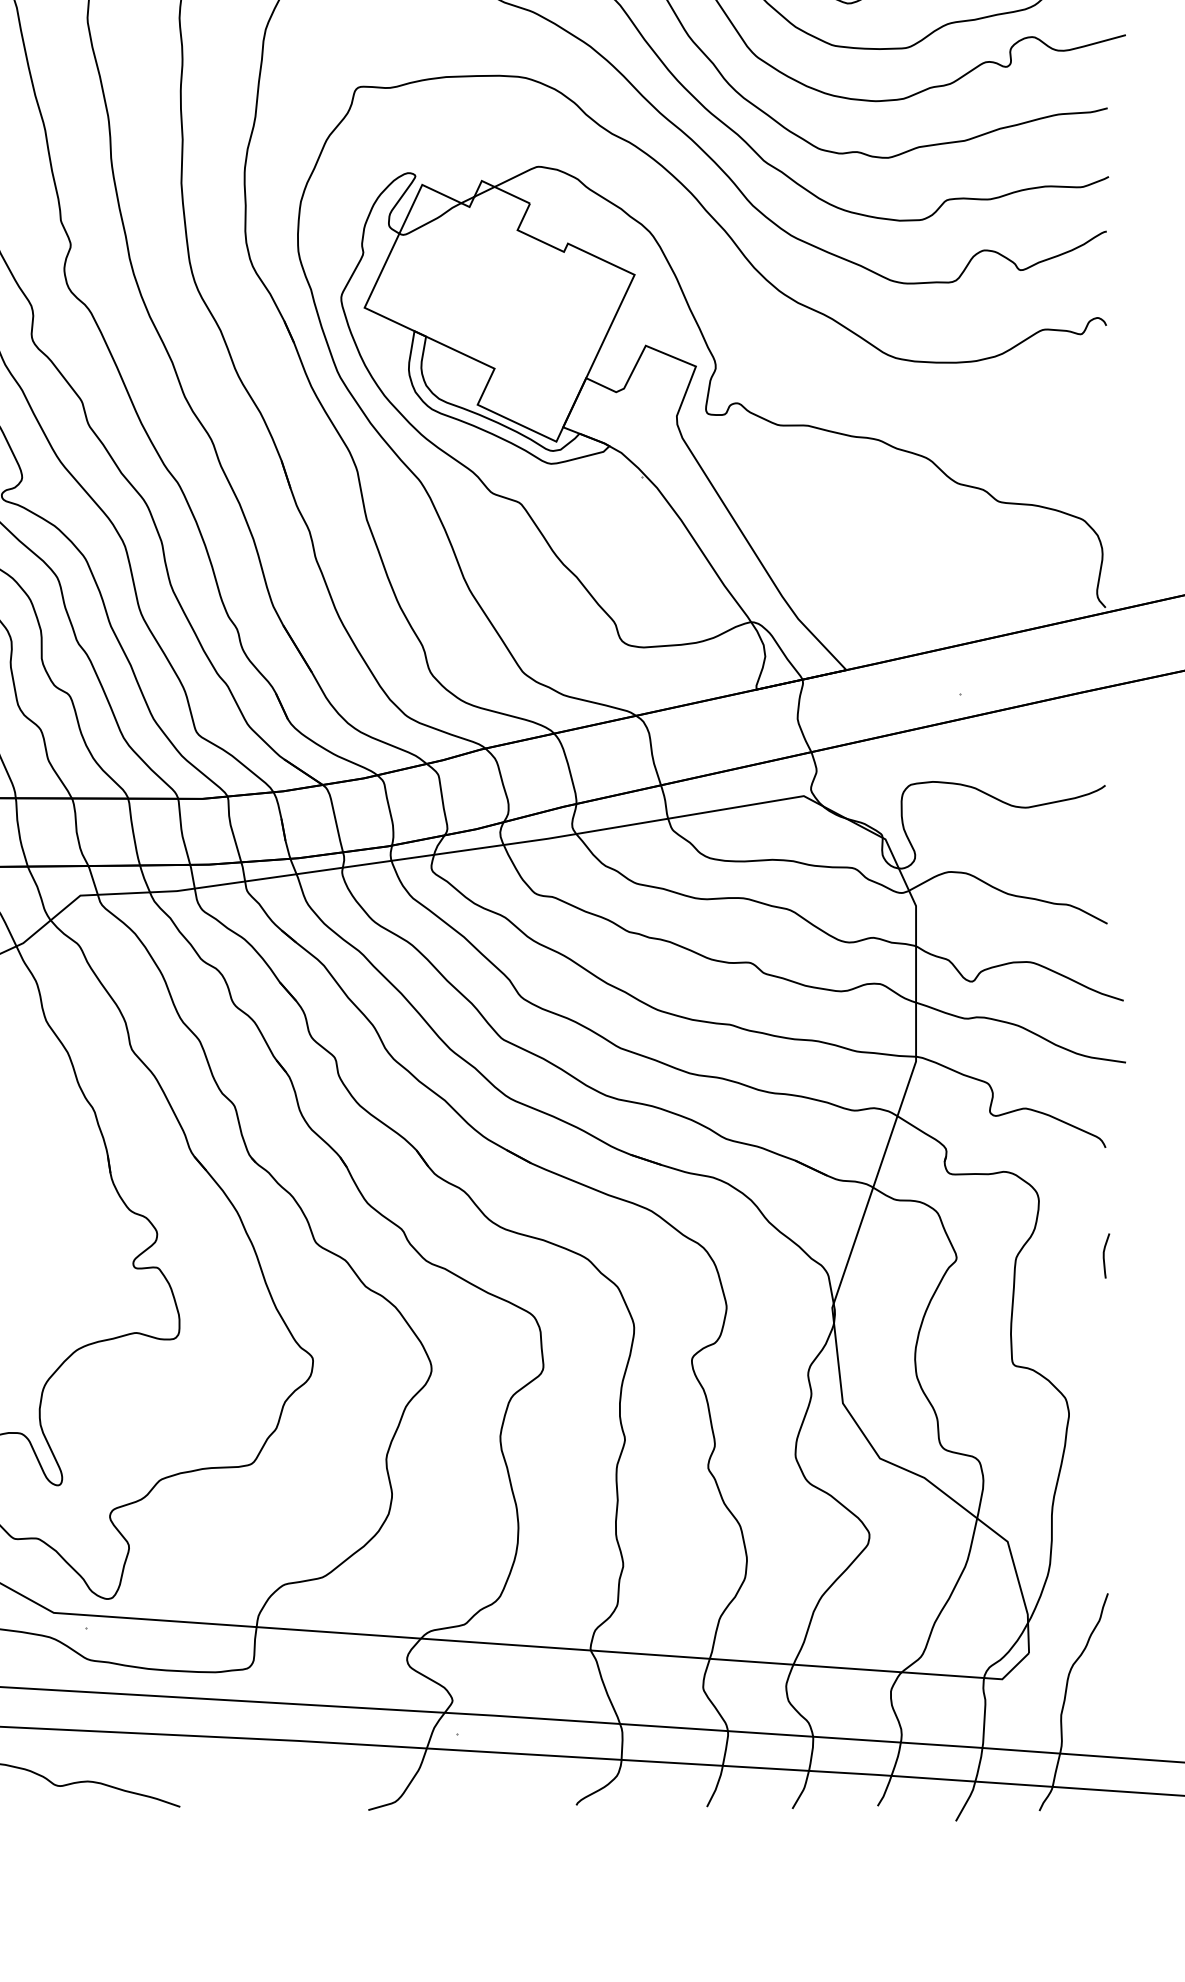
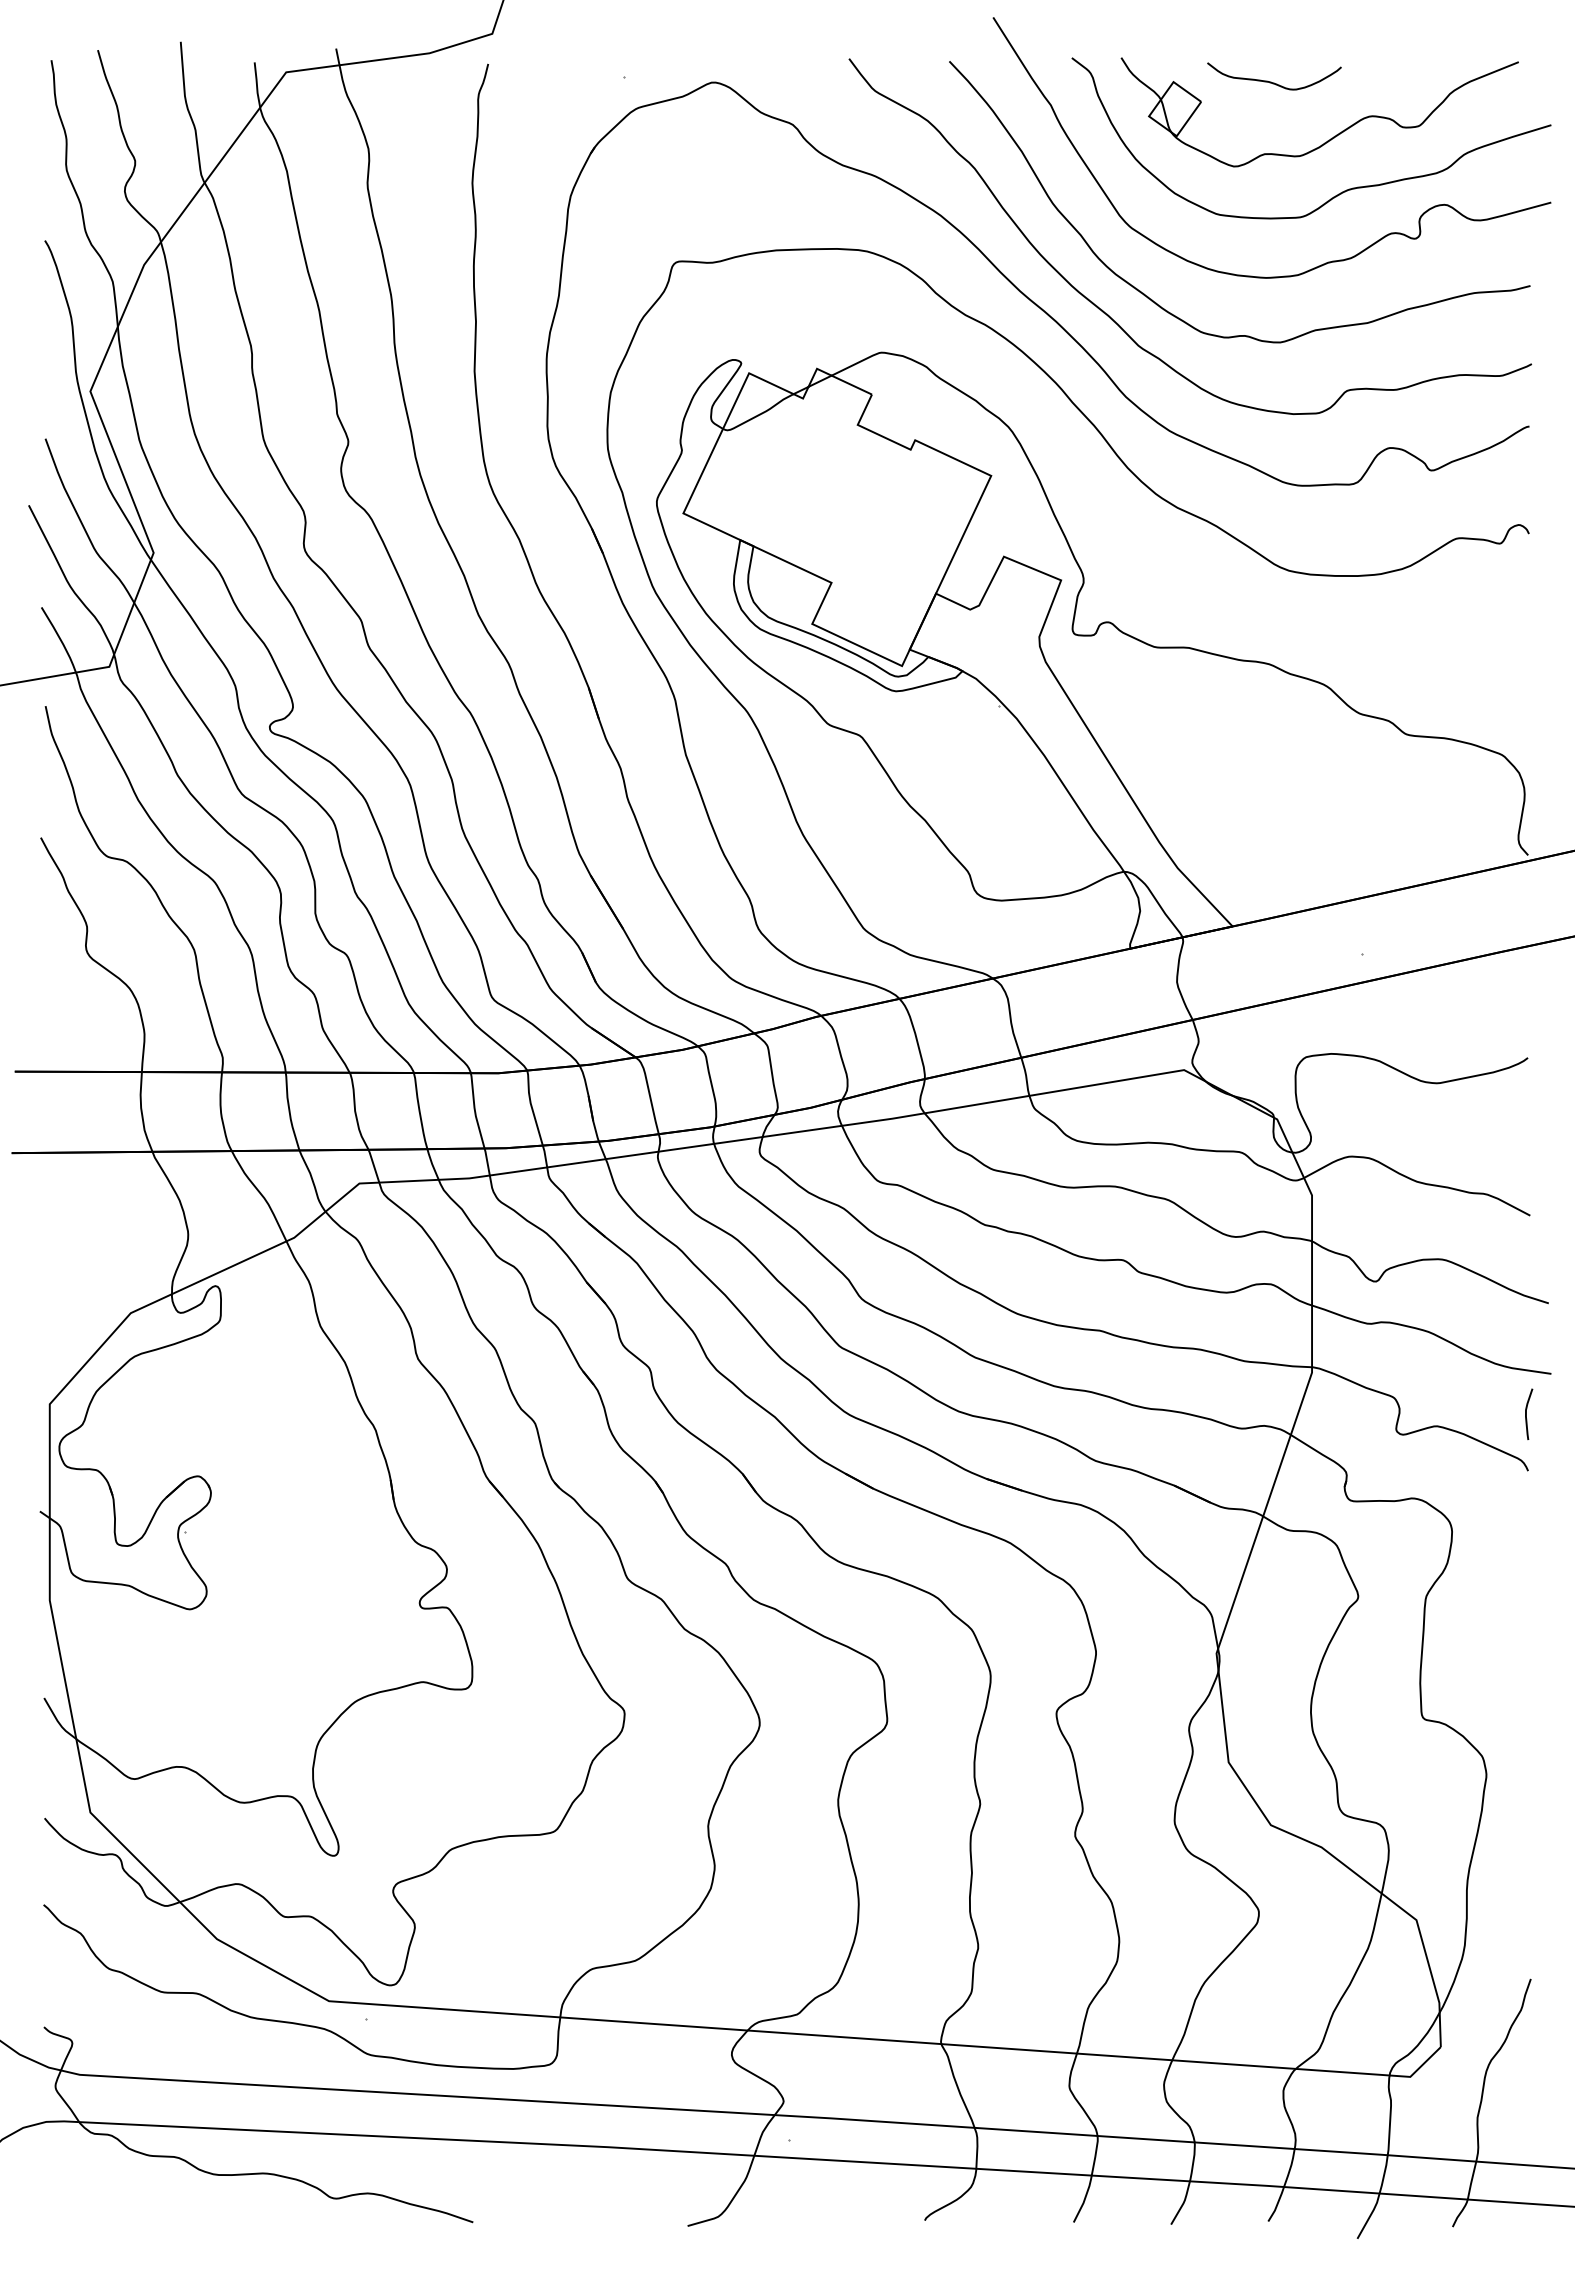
curve: (1104, 1256) -> (1526, 1414), moved

